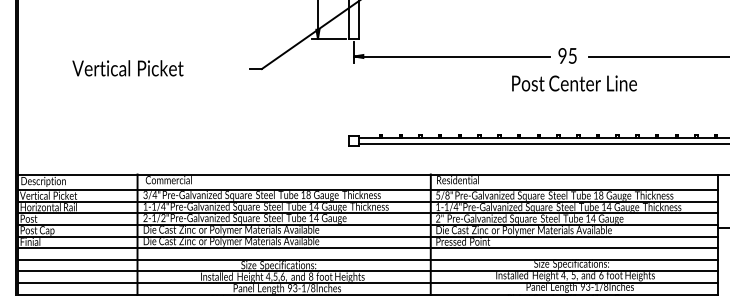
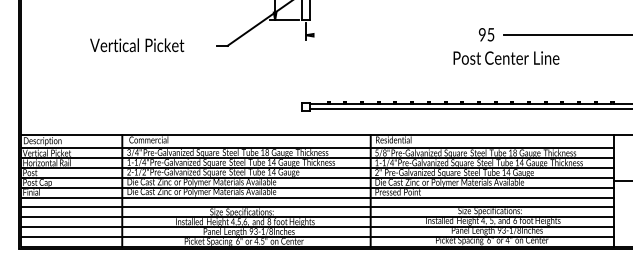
line: (451, 56) -> (388, 35), removed
text: (128, 68) -> (137, 45), moved
text: (574, 82) -> (506, 57), moved

